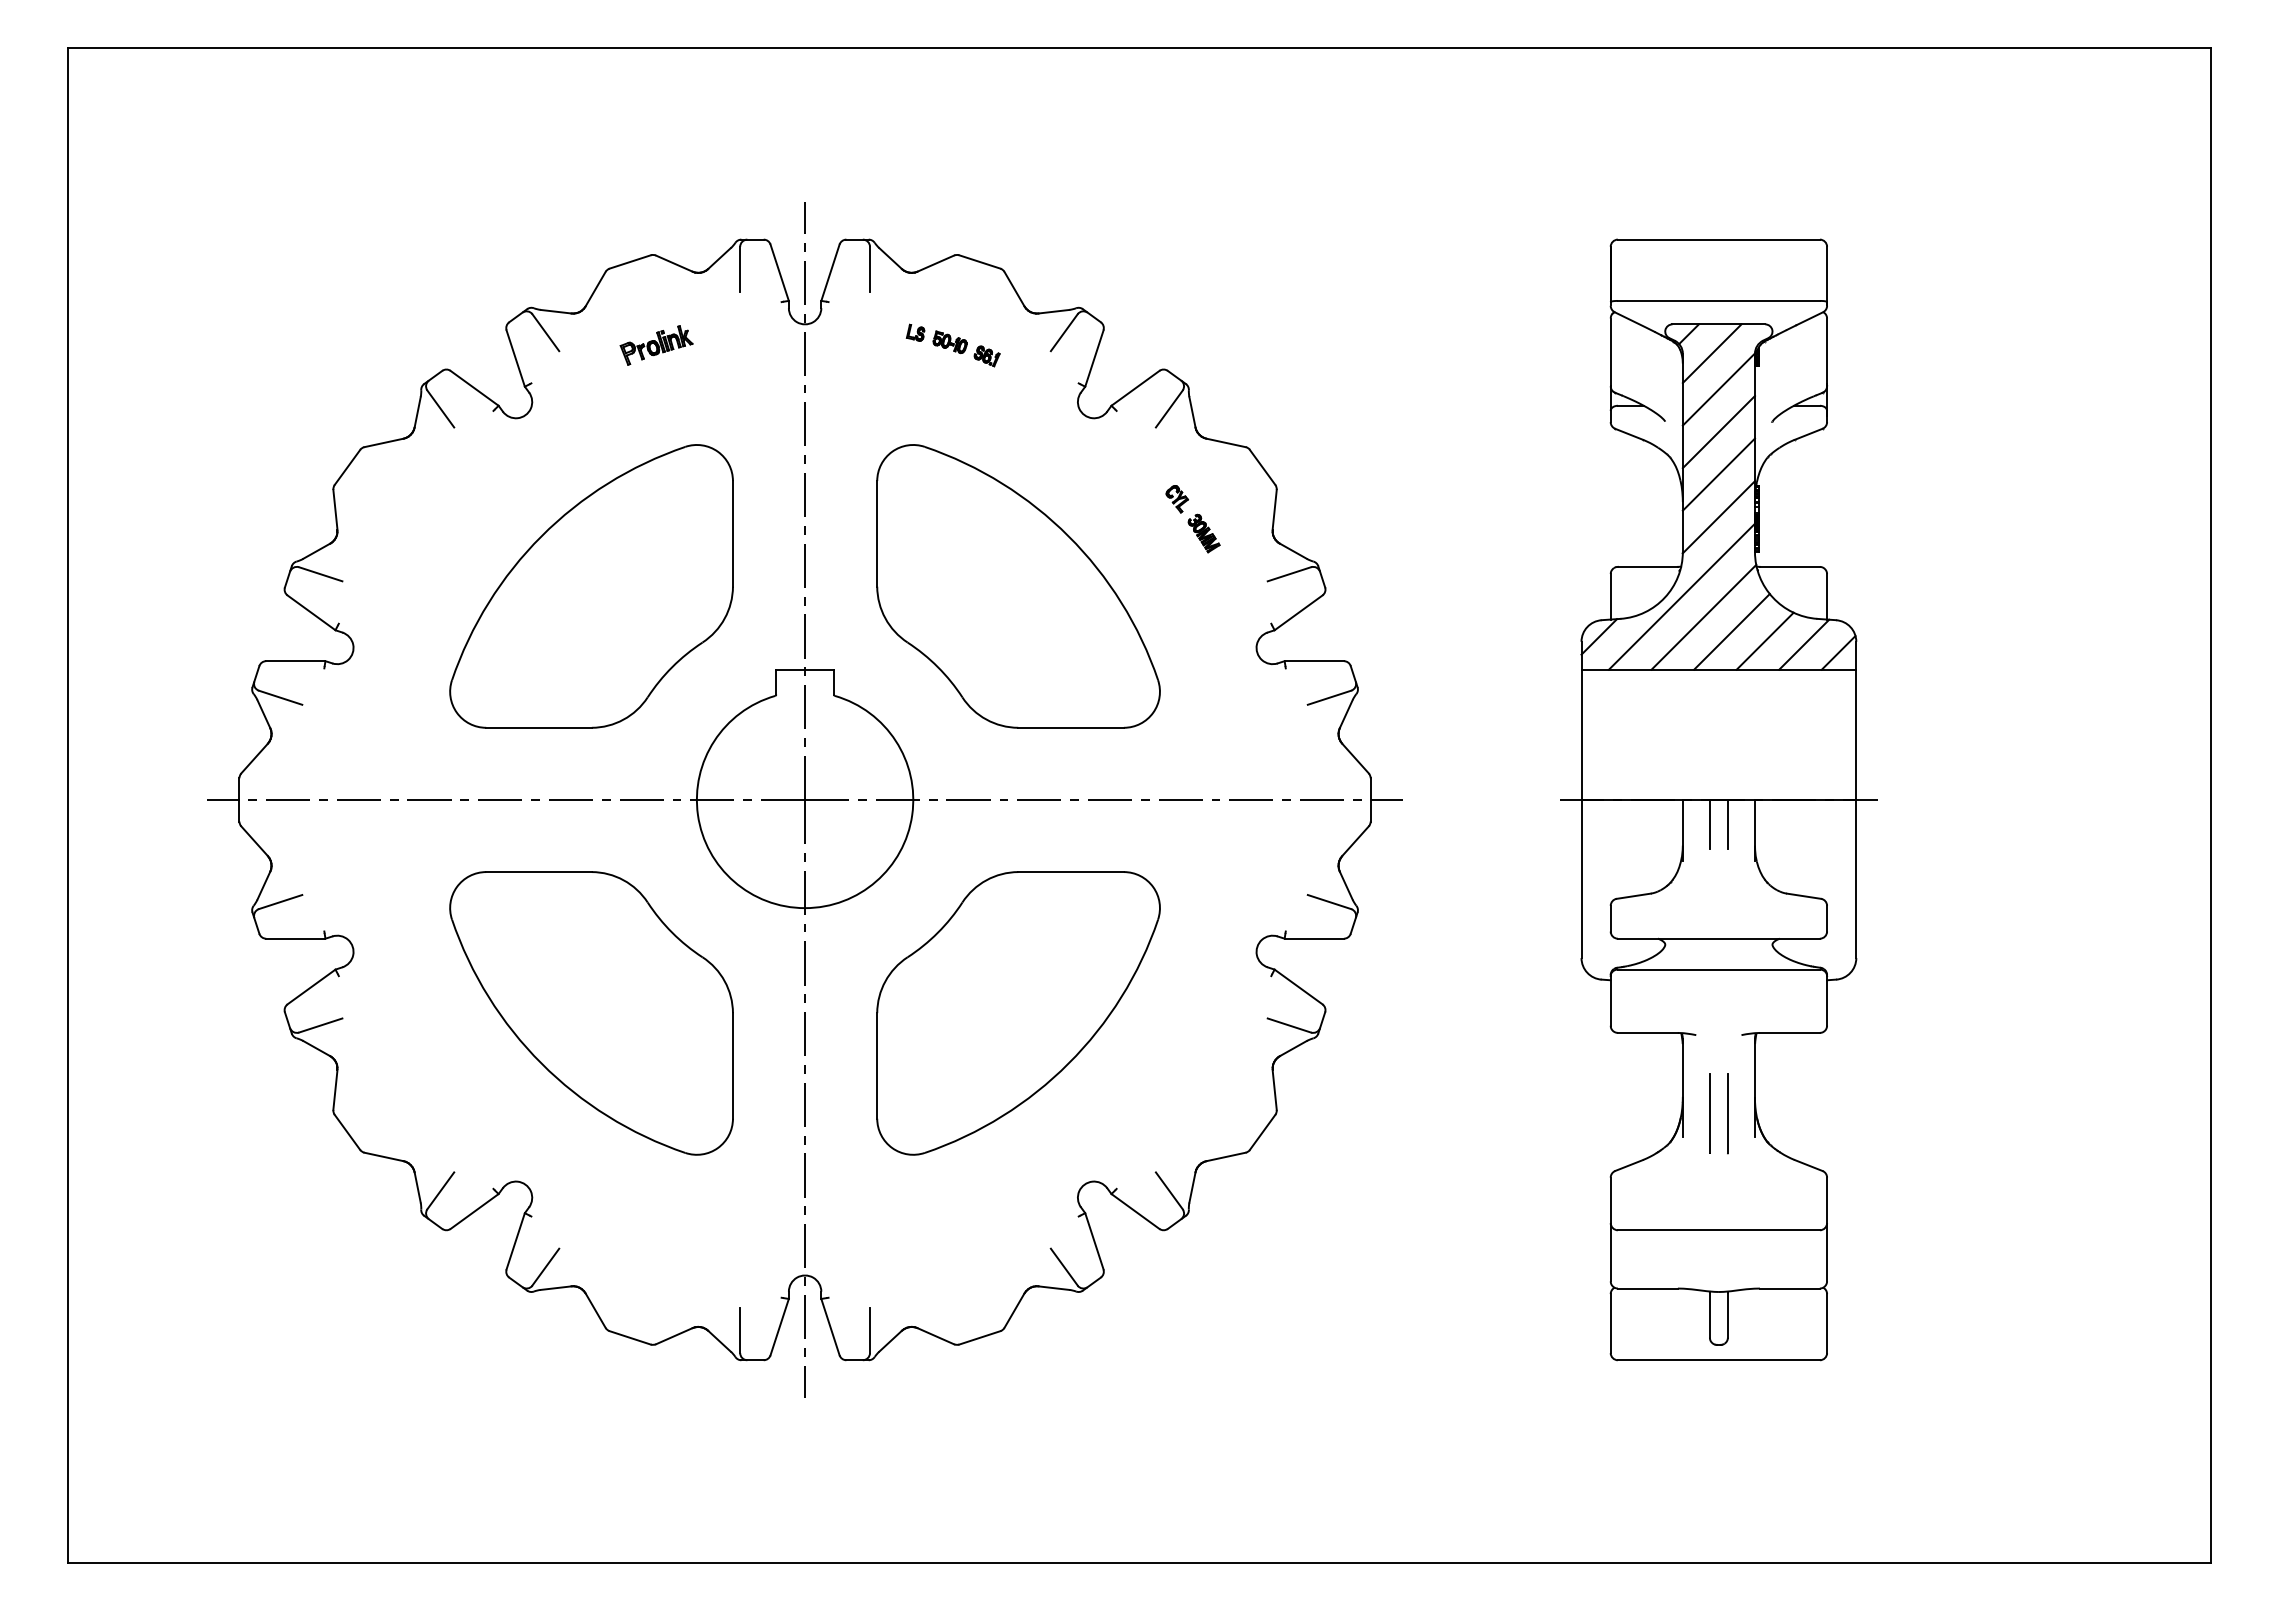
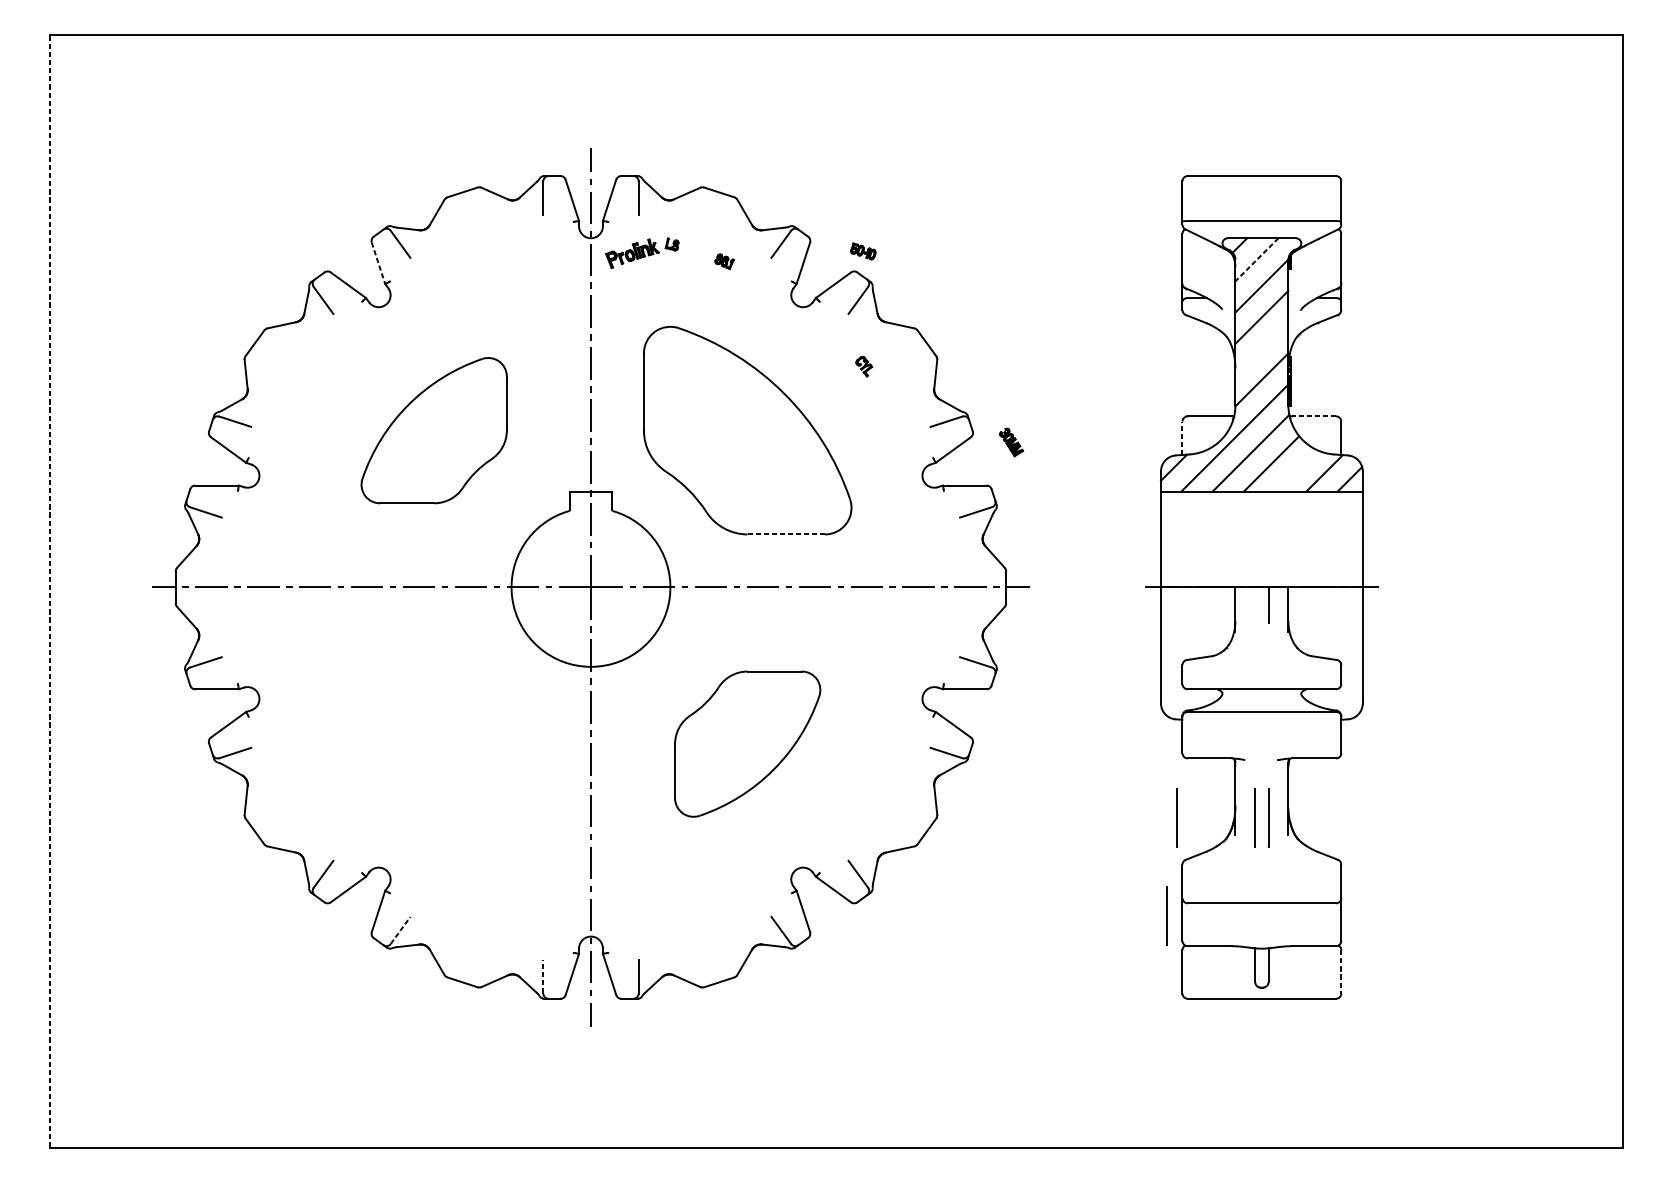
part: (949, 342) -> (862, 251), moved
part: (656, 345) -> (632, 253), moved
line: (1711, 354) -> (1256, 260), solid -> dashed
line: (515, 358) -> (378, 263), solid -> dashed
line: (1718, 474) -> (1261, 348), removed
part: (1203, 533) -> (1011, 442), moved
line: (1789, 566) -> (1313, 416), solid -> dashed
part: (591, 586) -> (434, 430), size x0.7
line: (1610, 596) -> (1182, 438), solid -> dashed
line: (1764, 640) -> (1295, 470), removed
line: (1071, 727) -> (786, 534), solid -> dashed
line: (68, 805) -> (50, 591), solid -> dashed
line: (1709, 823) -> (1254, 604), removed
part: (591, 1013) -> (434, 744), removed
part: (1018, 1013) -> (747, 744), size x0.7
line: (1603, 1113) -> (1177, 817), added
line: (1589, 1247) -> (1166, 916), added
line: (545, 1267) -> (400, 930), solid -> dashed
line: (1827, 1324) -> (1341, 972), solid -> dashed
line: (740, 1330) -> (543, 976), solid -> dashed

